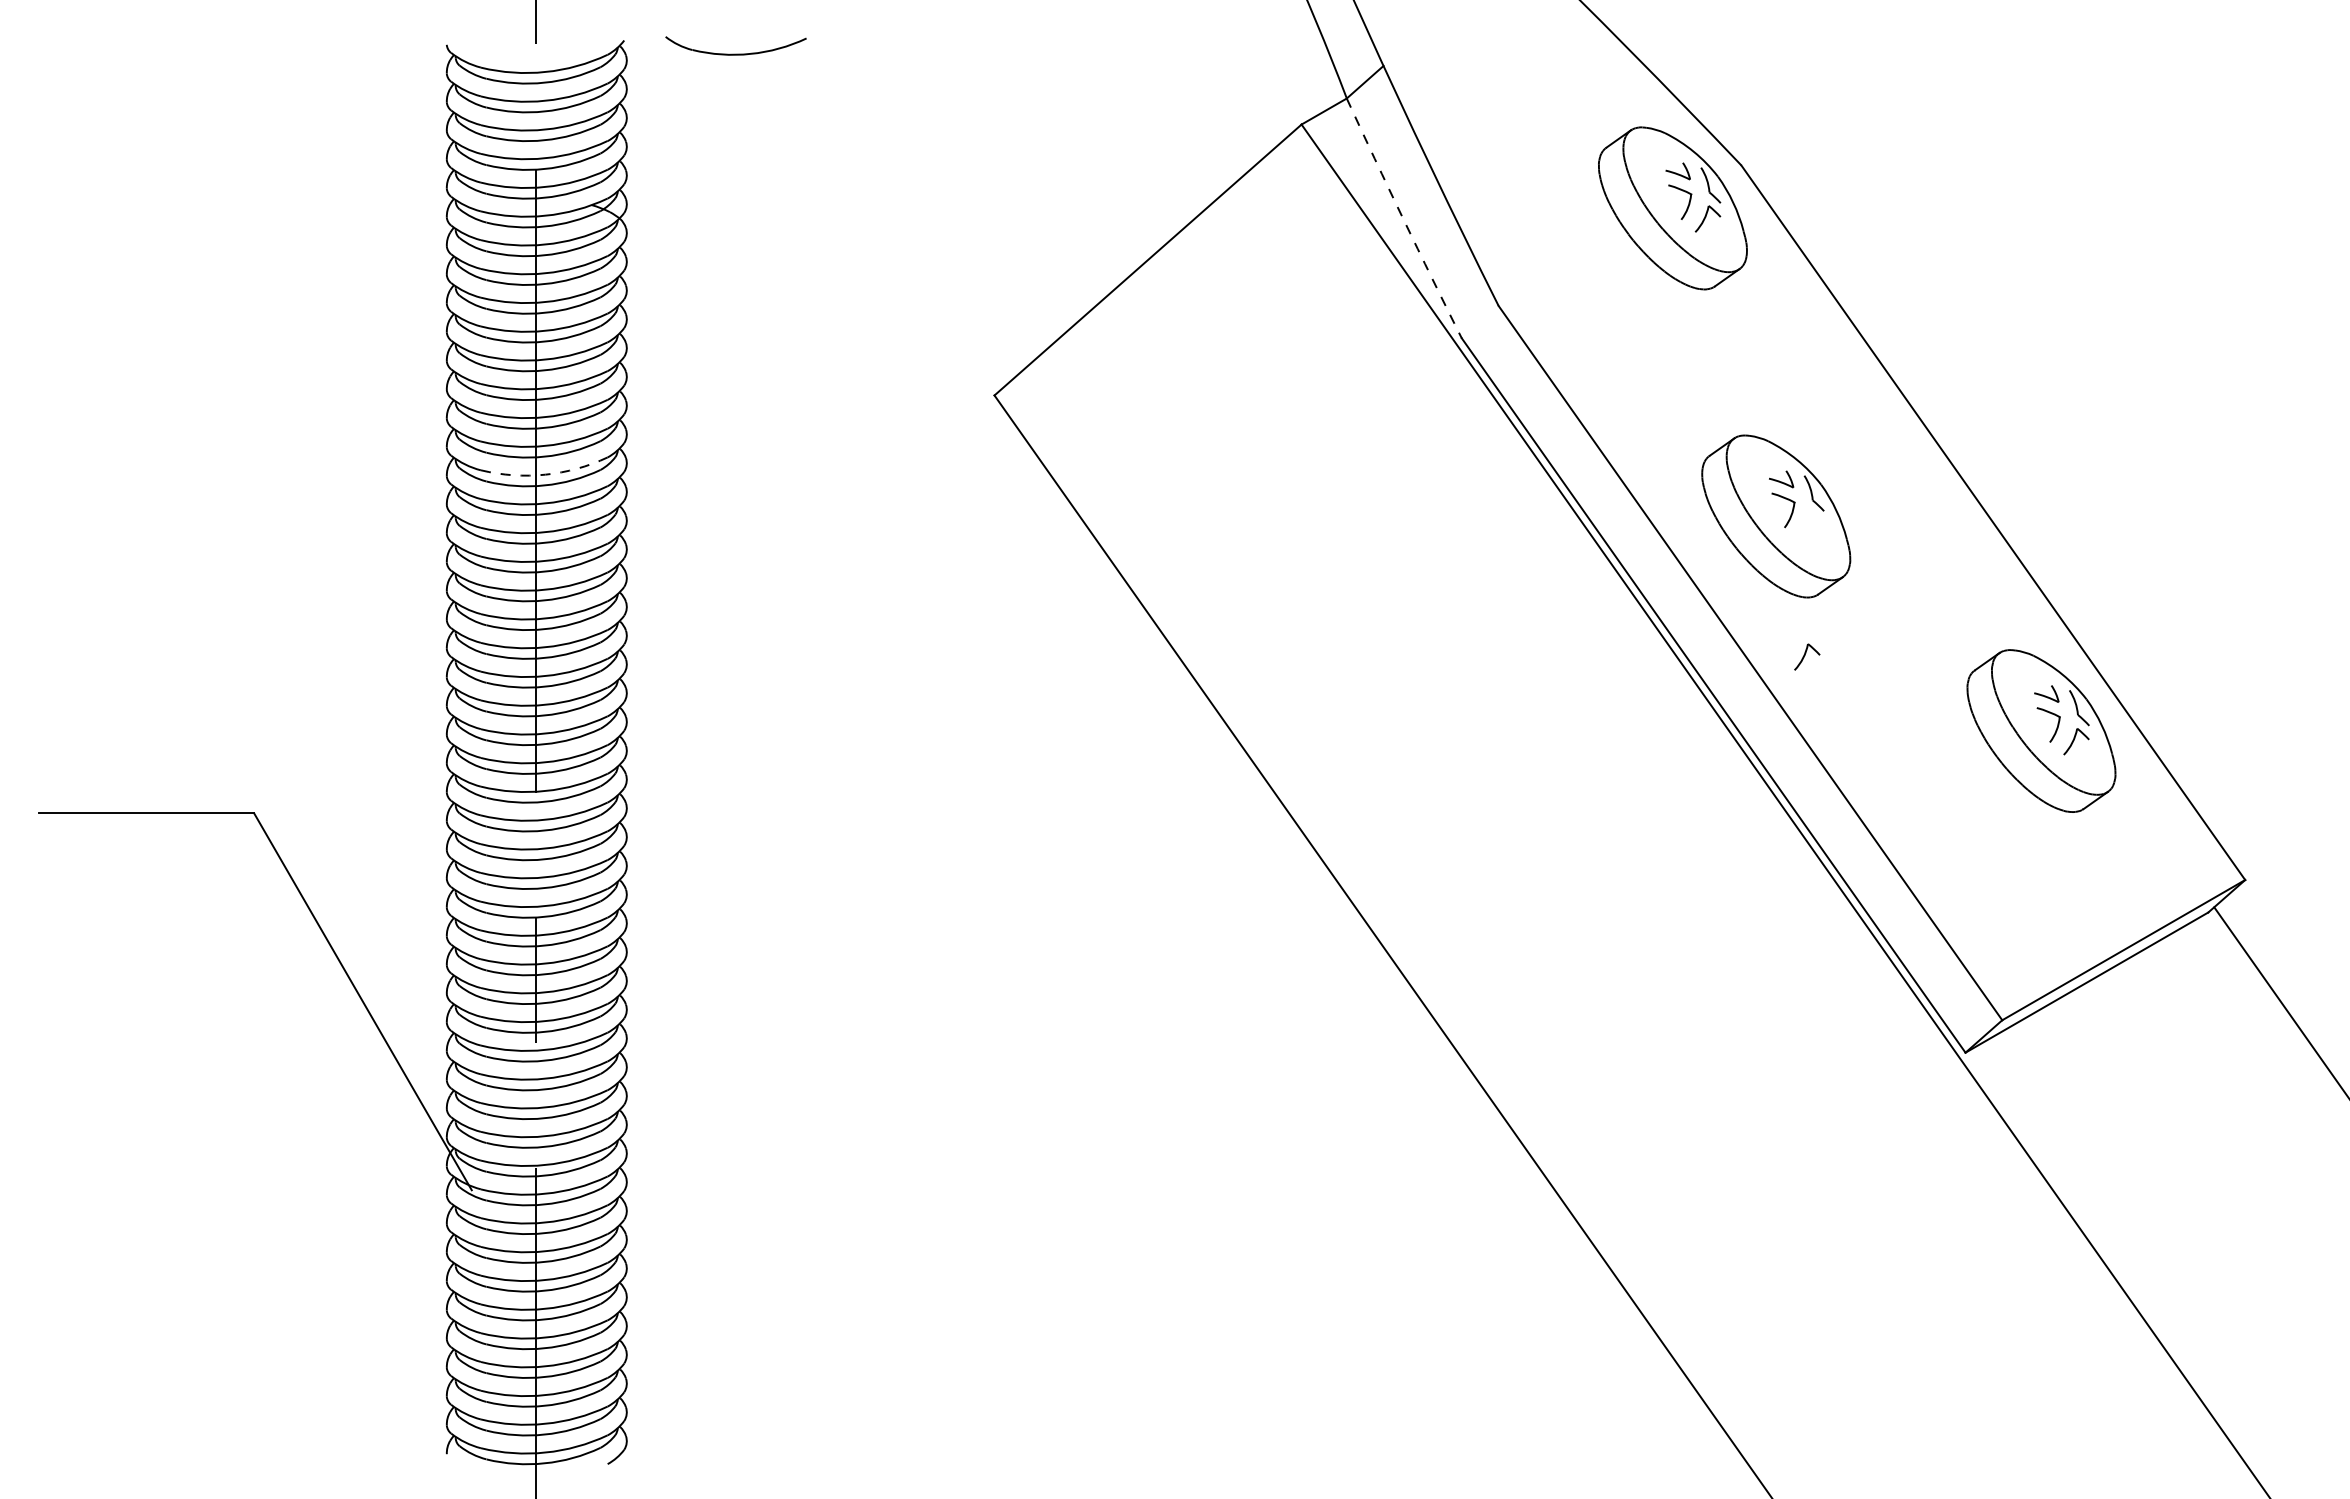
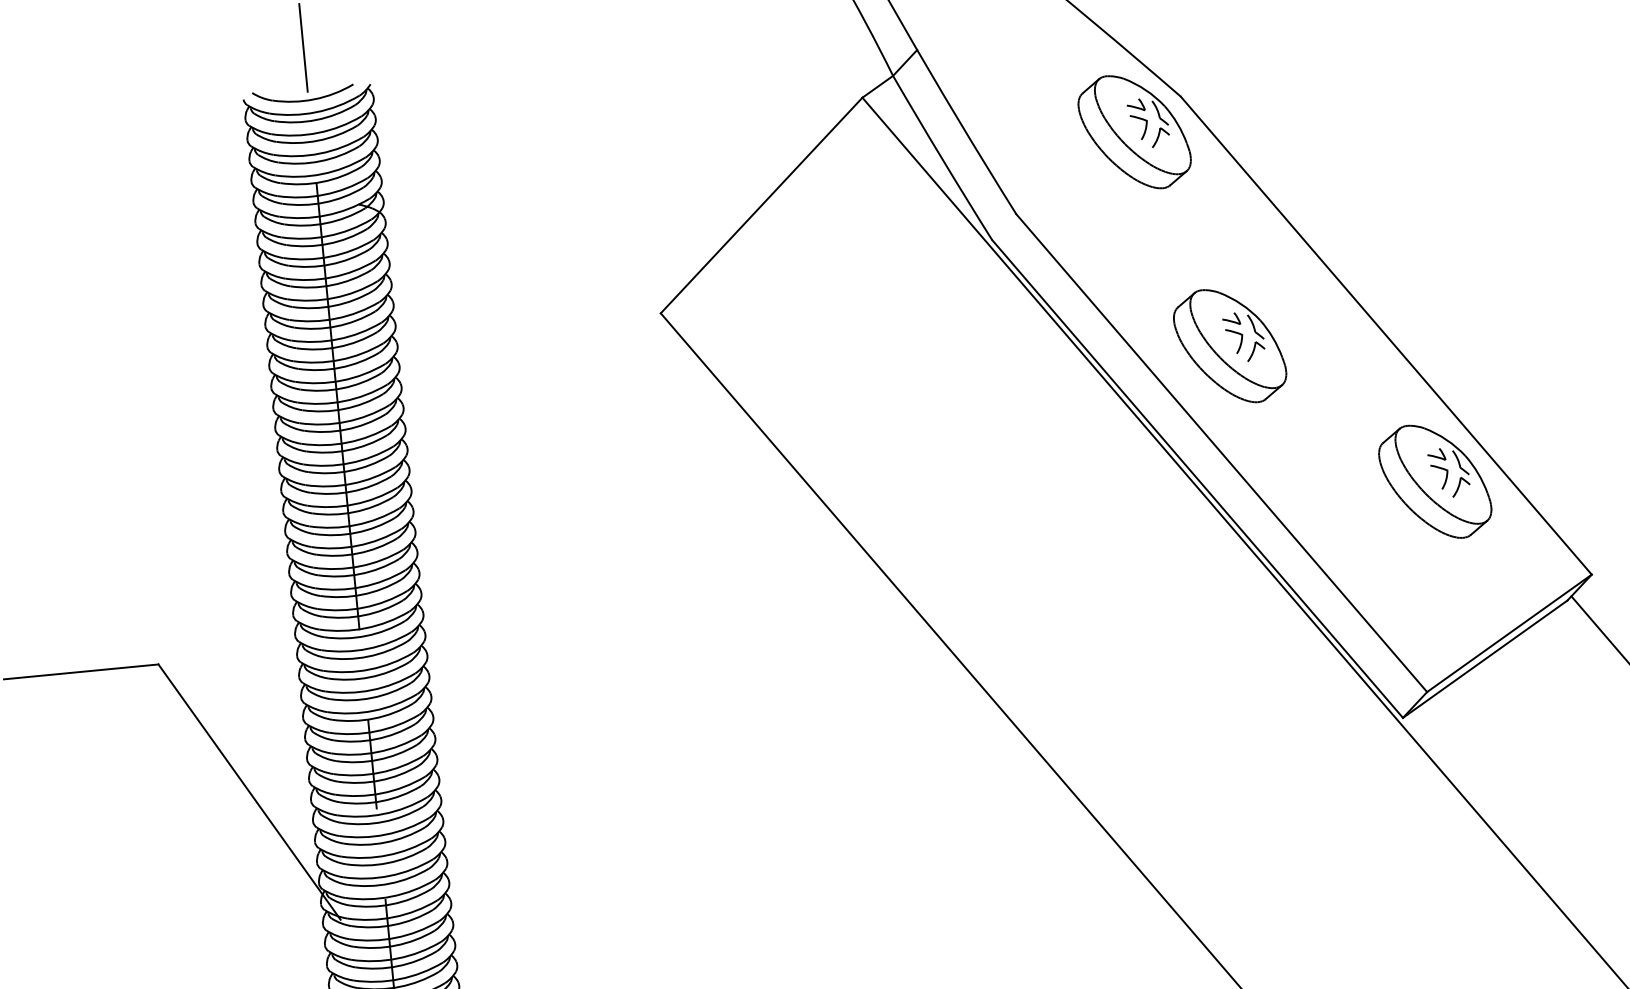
part: (735, 53) -> (303, 100), moved
arc: (1403, 218) -> (942, 158), dashed -> solid
arc: (545, 474) -> (344, 401), dashed -> solid
part: (1807, 656) -> (1256, 350), moved

